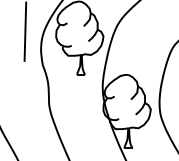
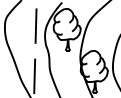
line: (22, 119) -> (34, 76), added

